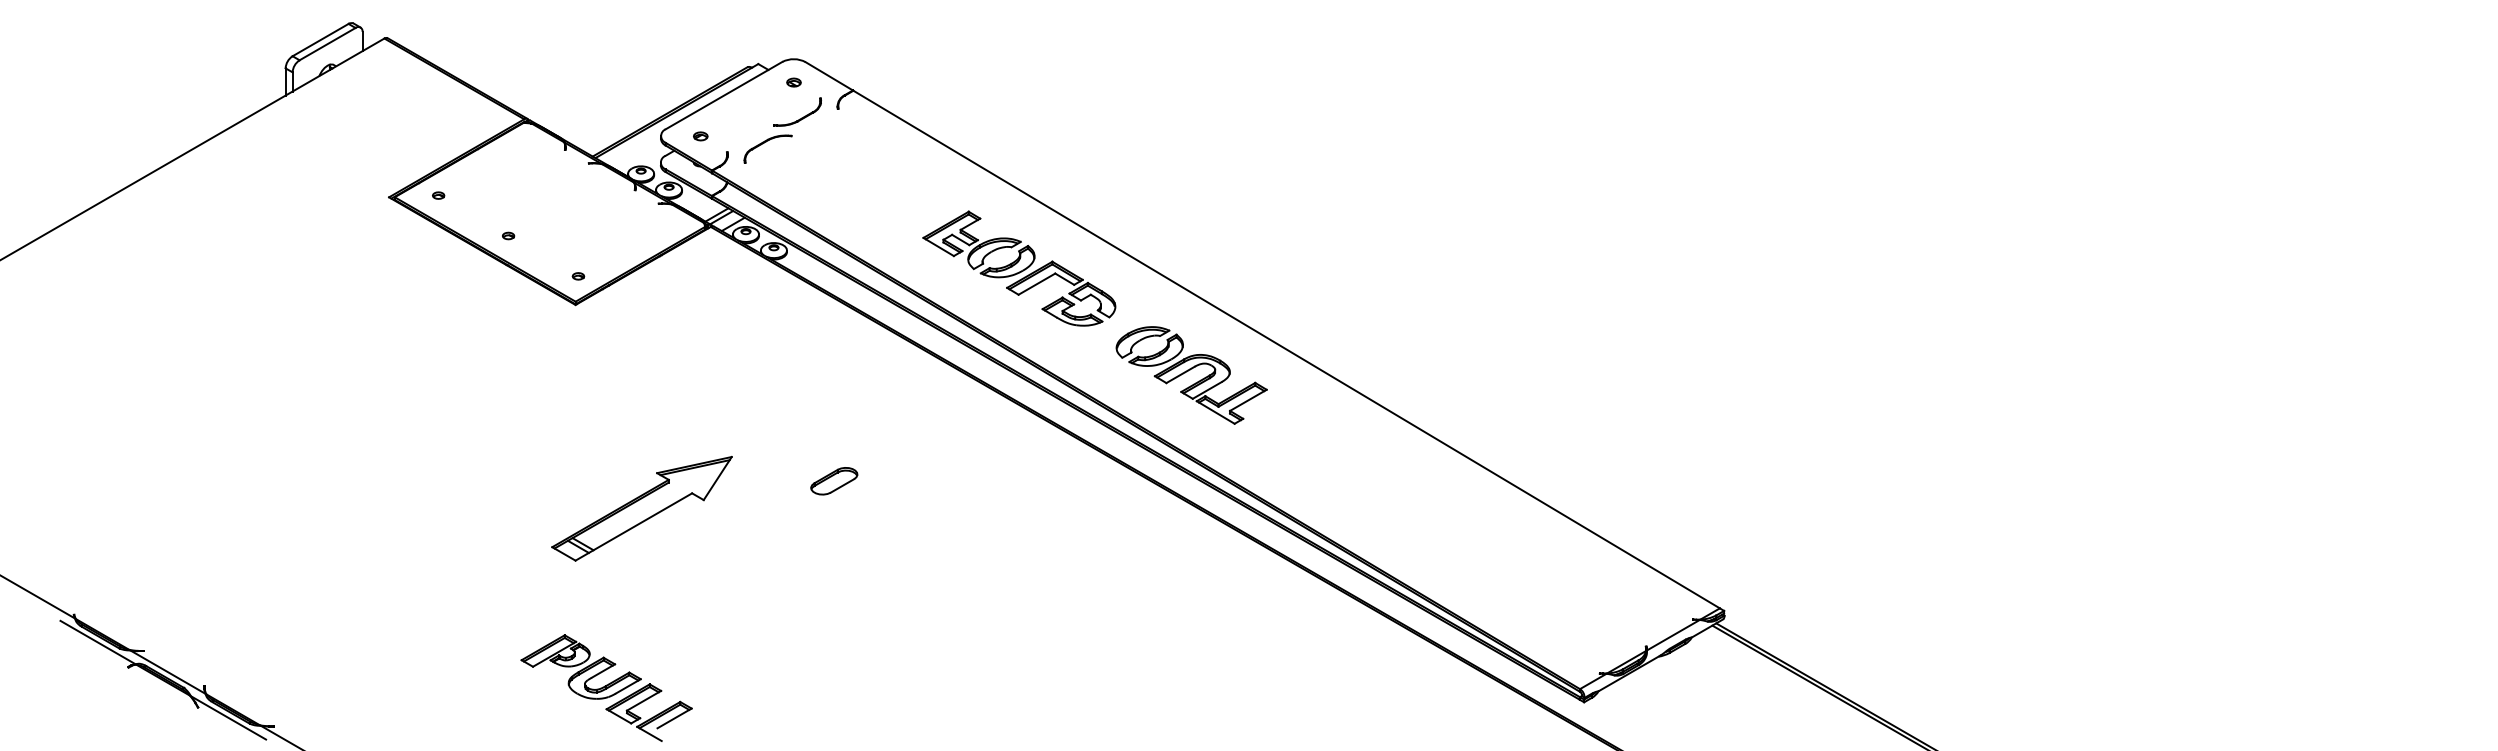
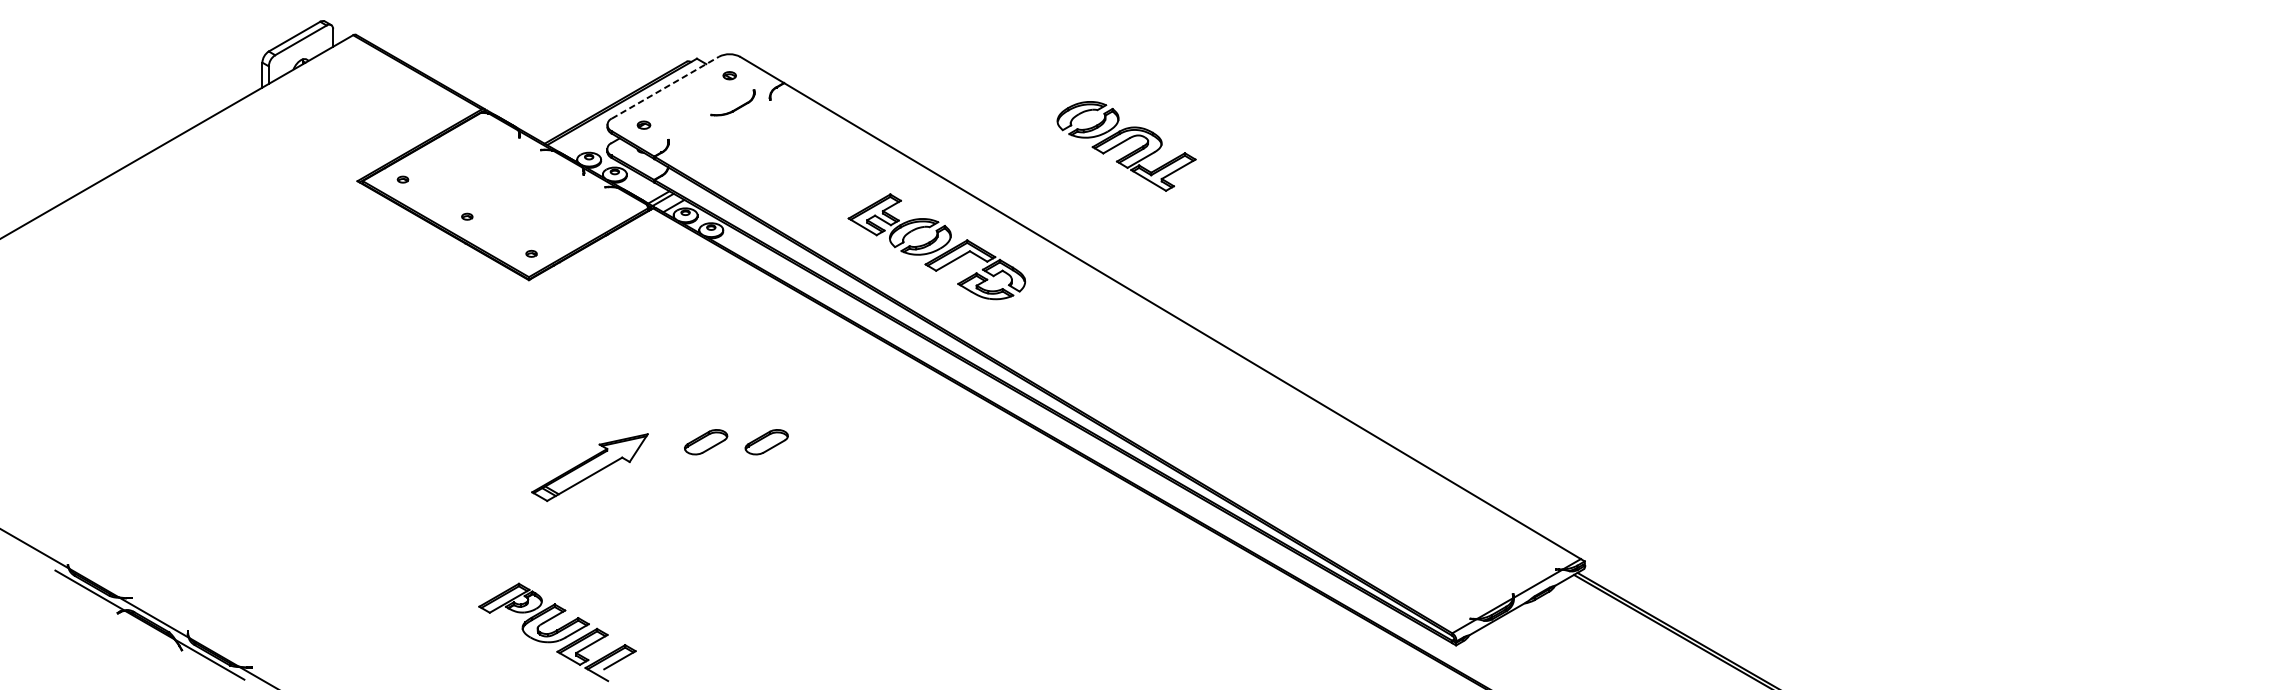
line: (724, 95) -> (665, 87), solid -> dashed
part: (767, 148) -> (705, 136), removed
part: (1191, 375) -> (1126, 146), moved
part: (768, 481) -> (706, 442), added
part: (641, 508) -> (589, 467), size x0.7

